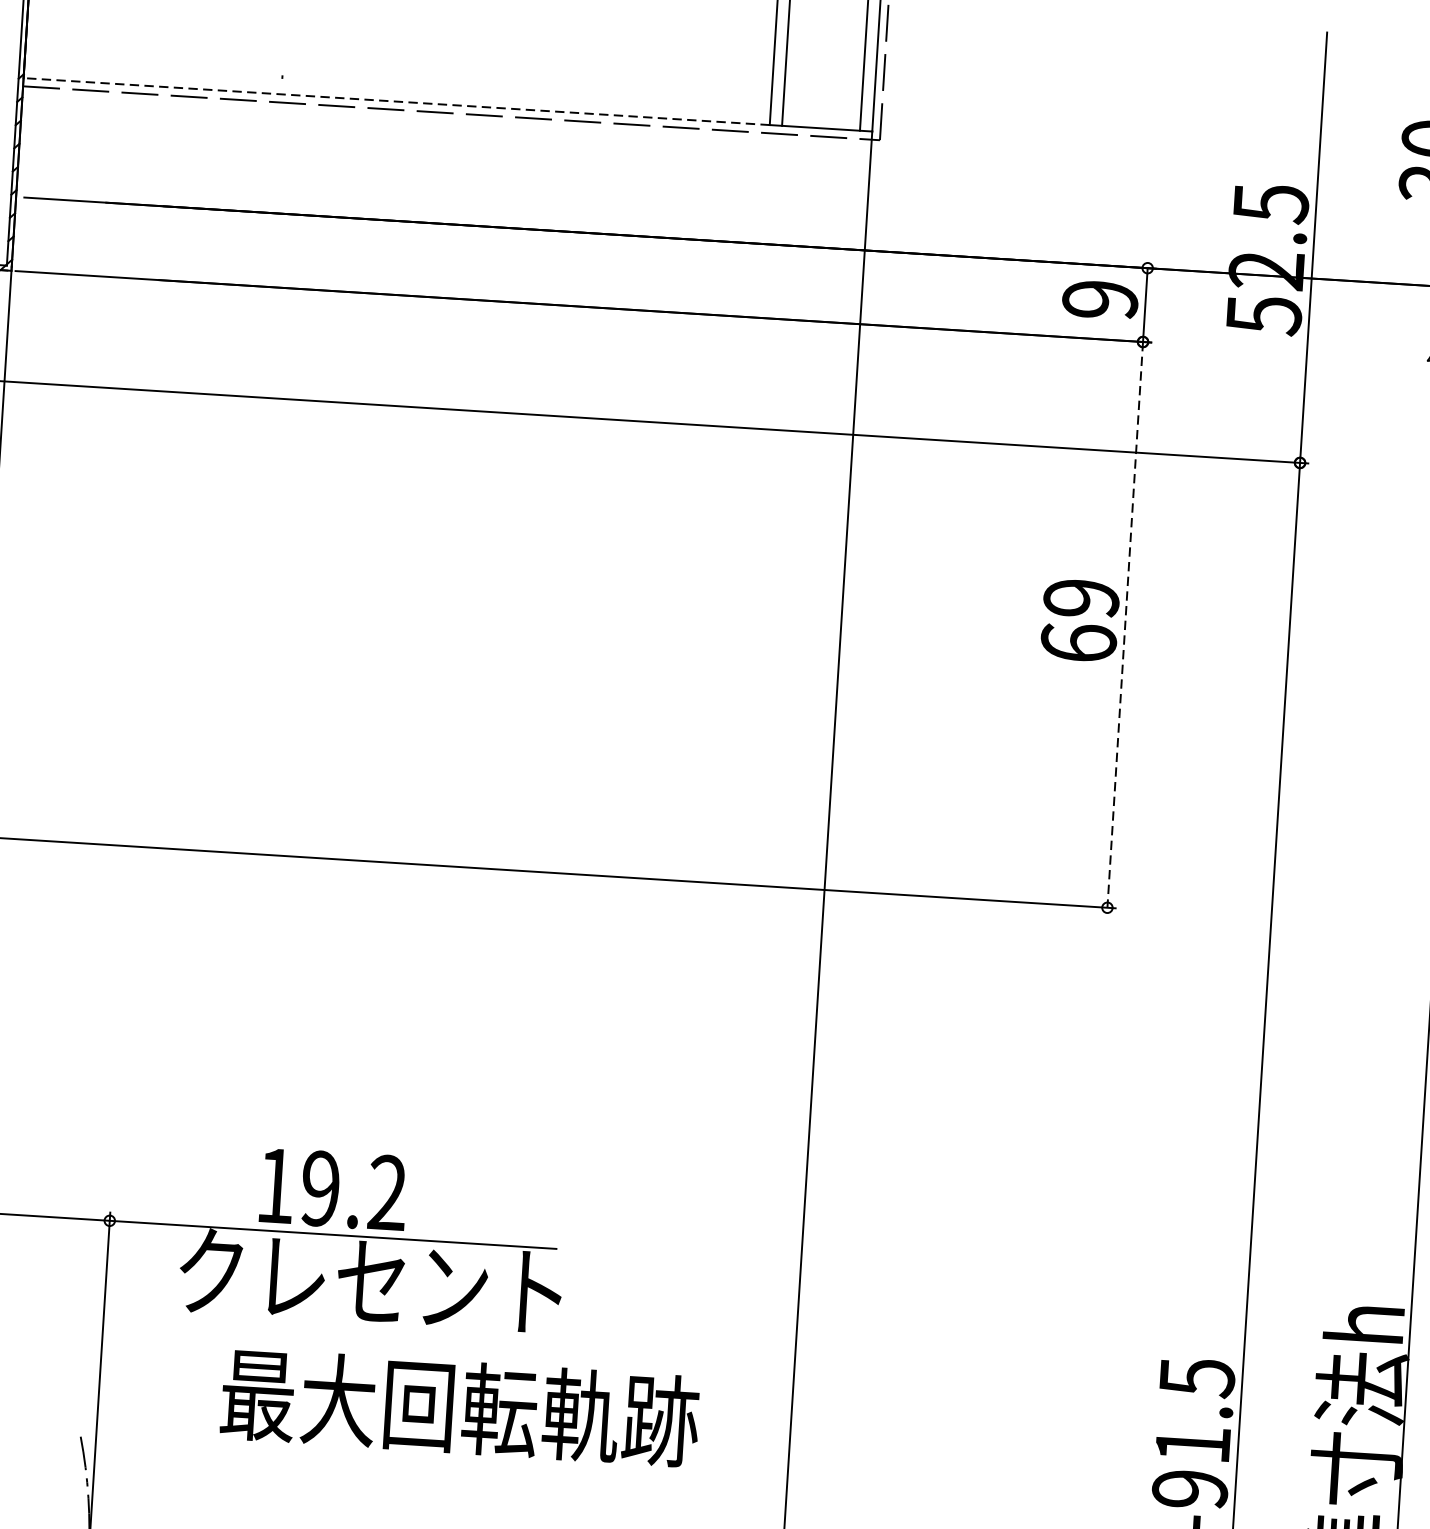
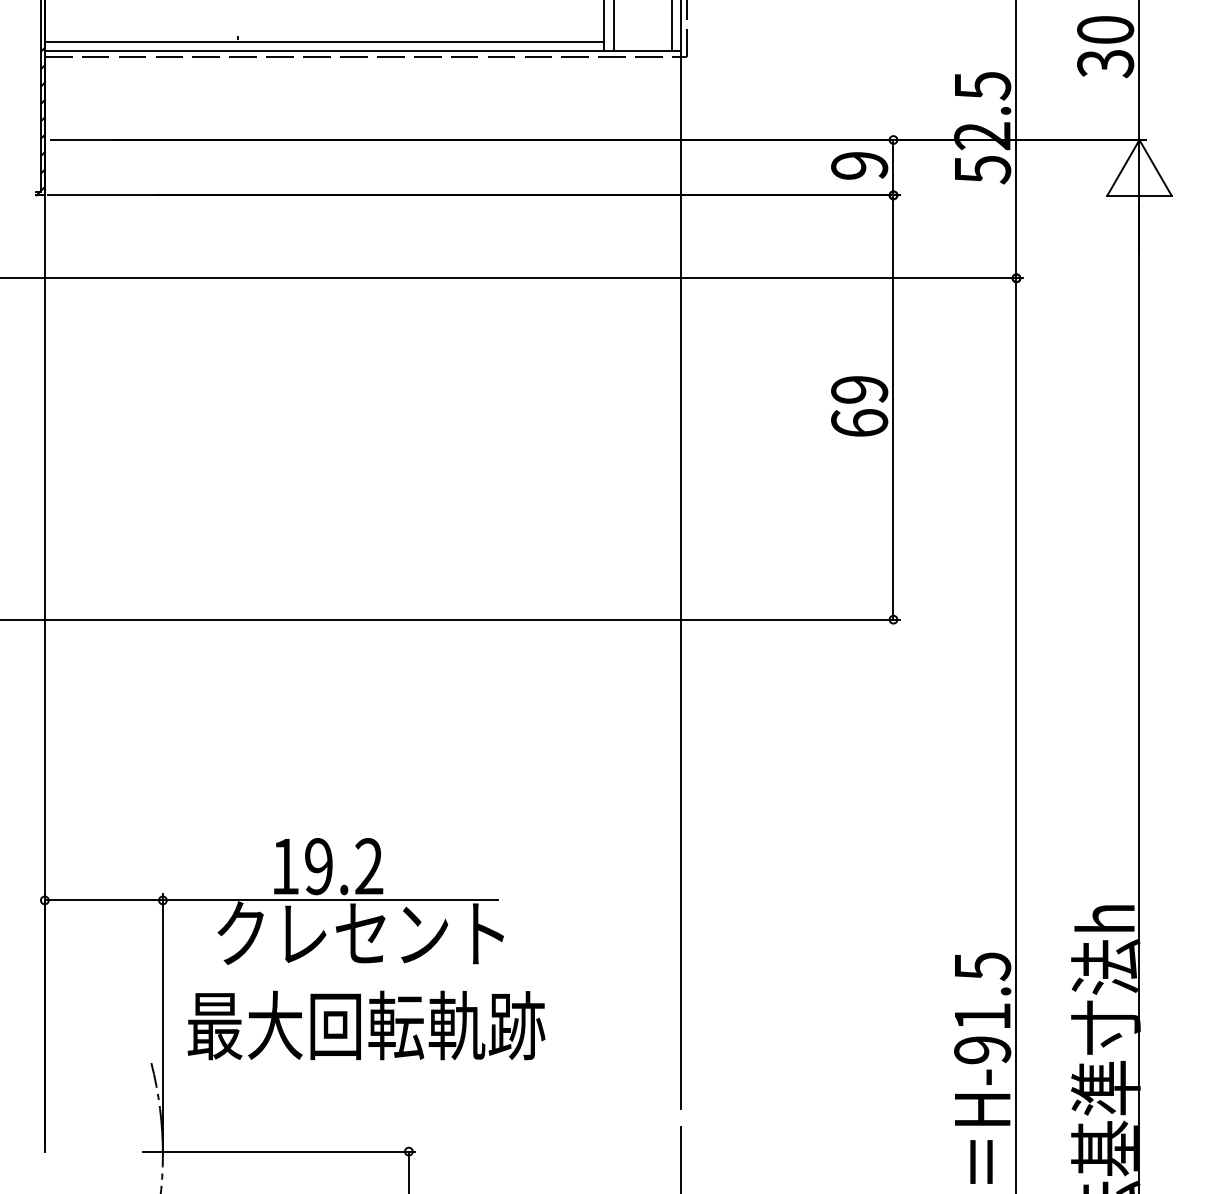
line: (397, 89) -> (324, 41), added
line: (396, 101) -> (324, 50), dashed -> solid
line: (1125, 626) -> (893, 408), dashed -> solid
text: (460, 1407) -> (366, 1025), moved

